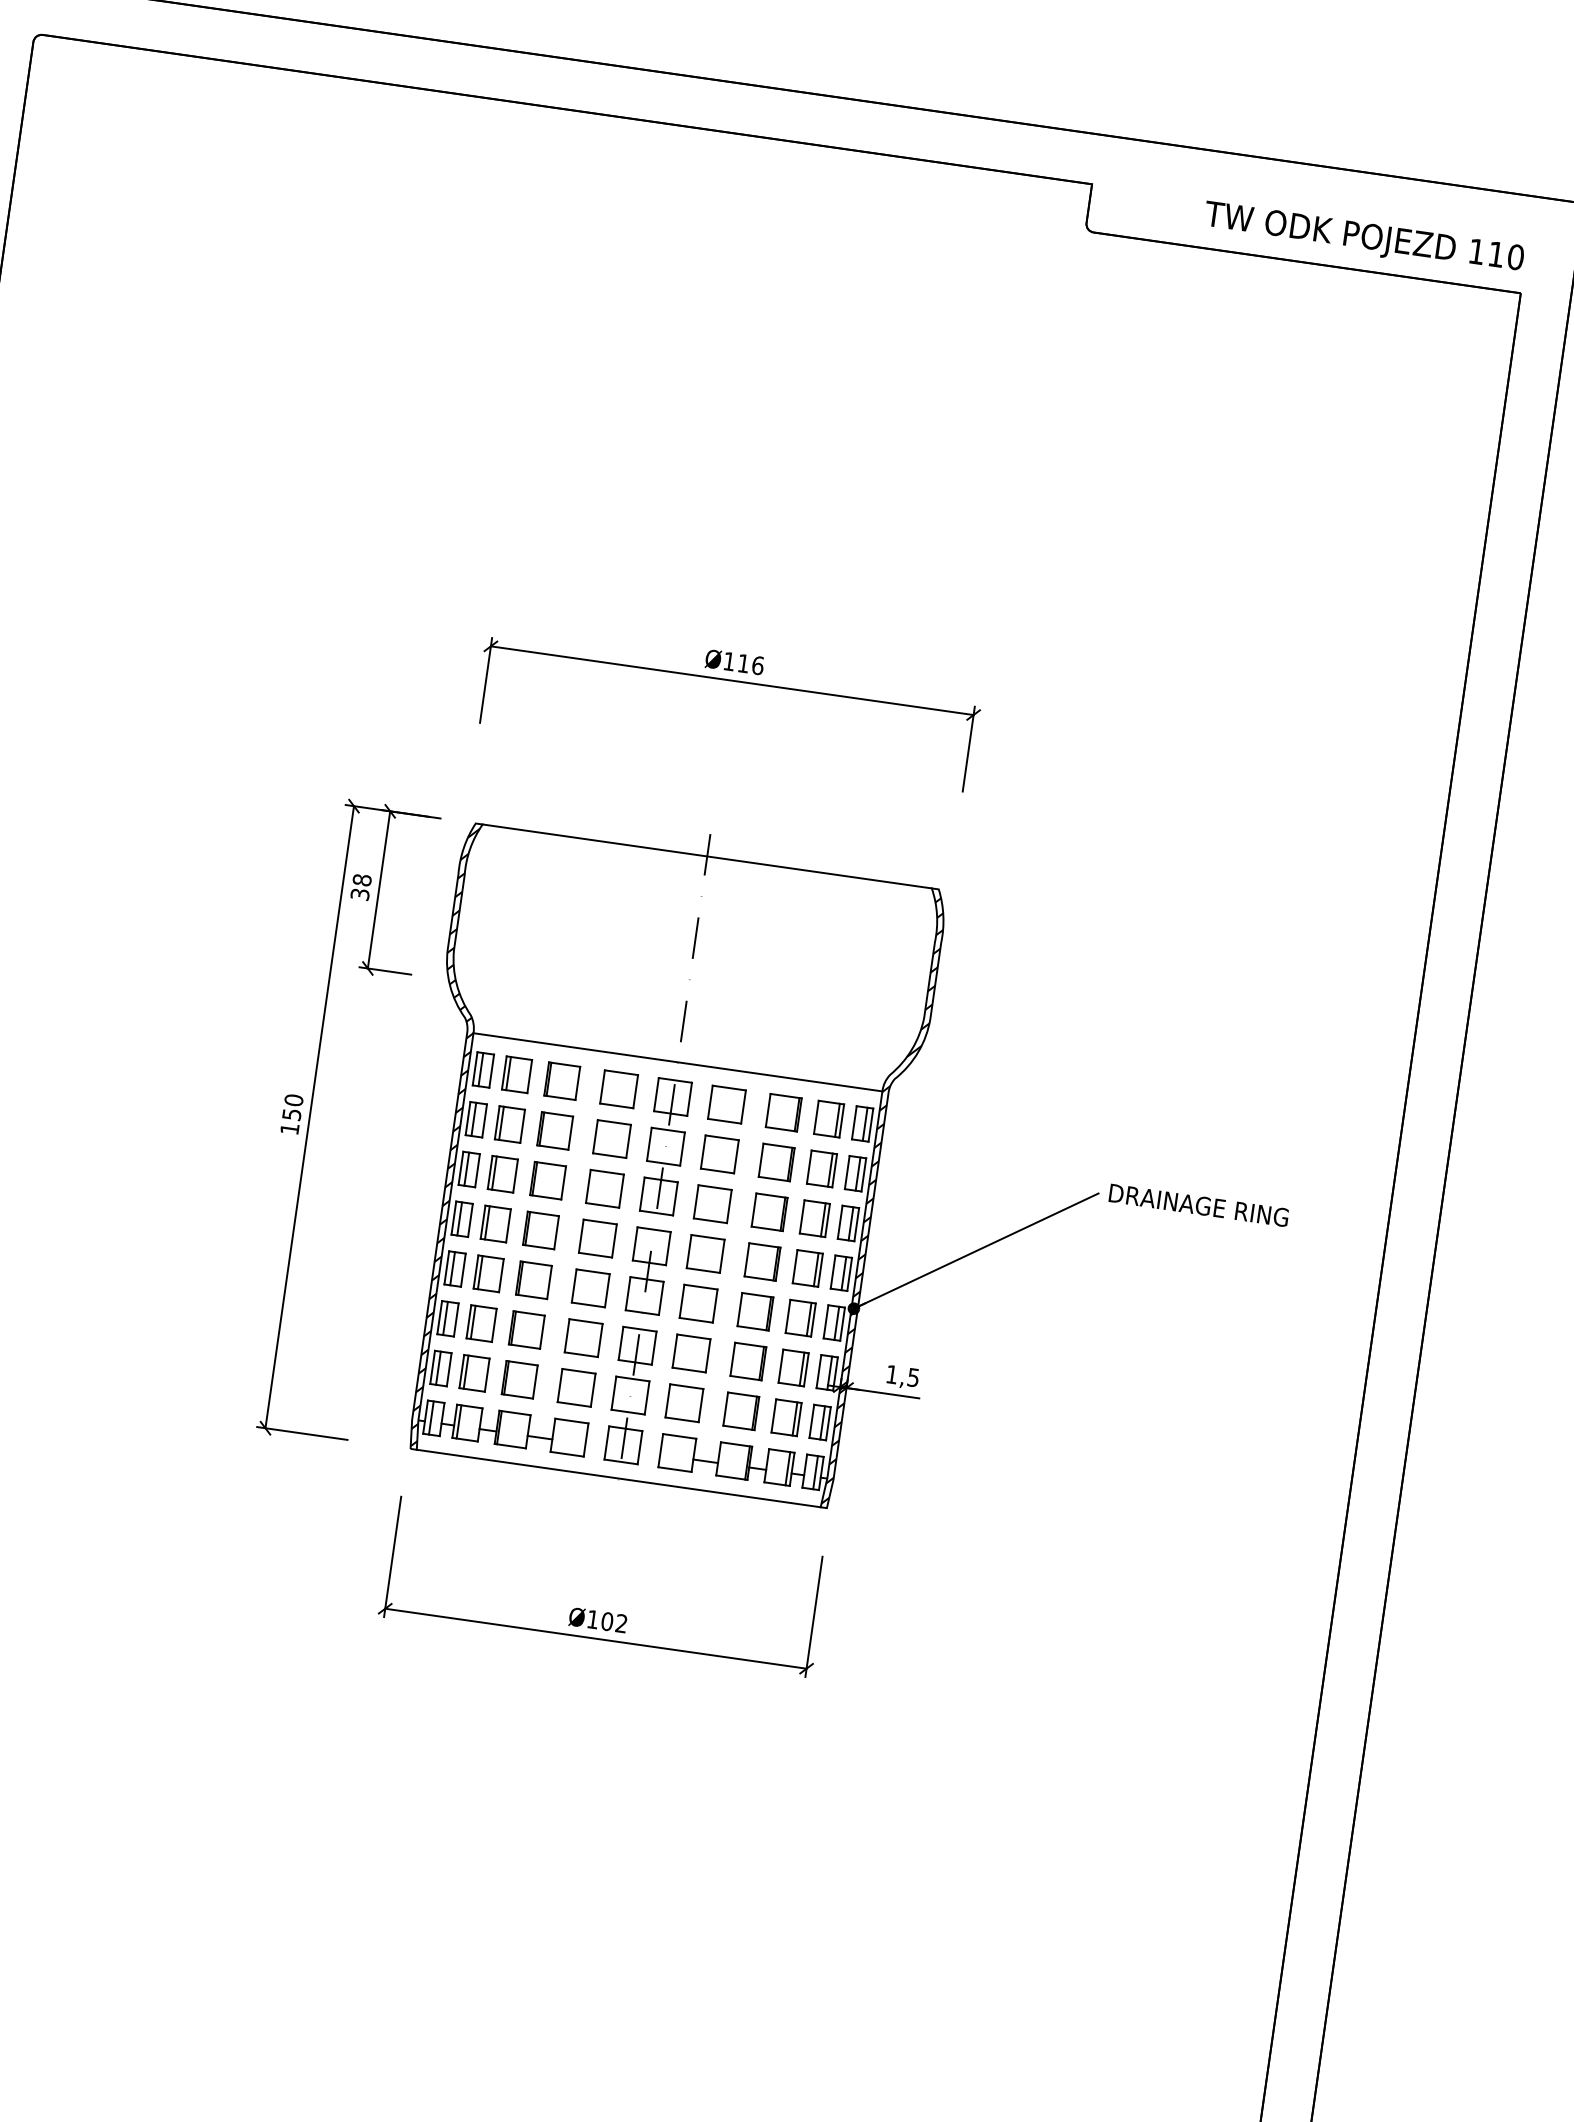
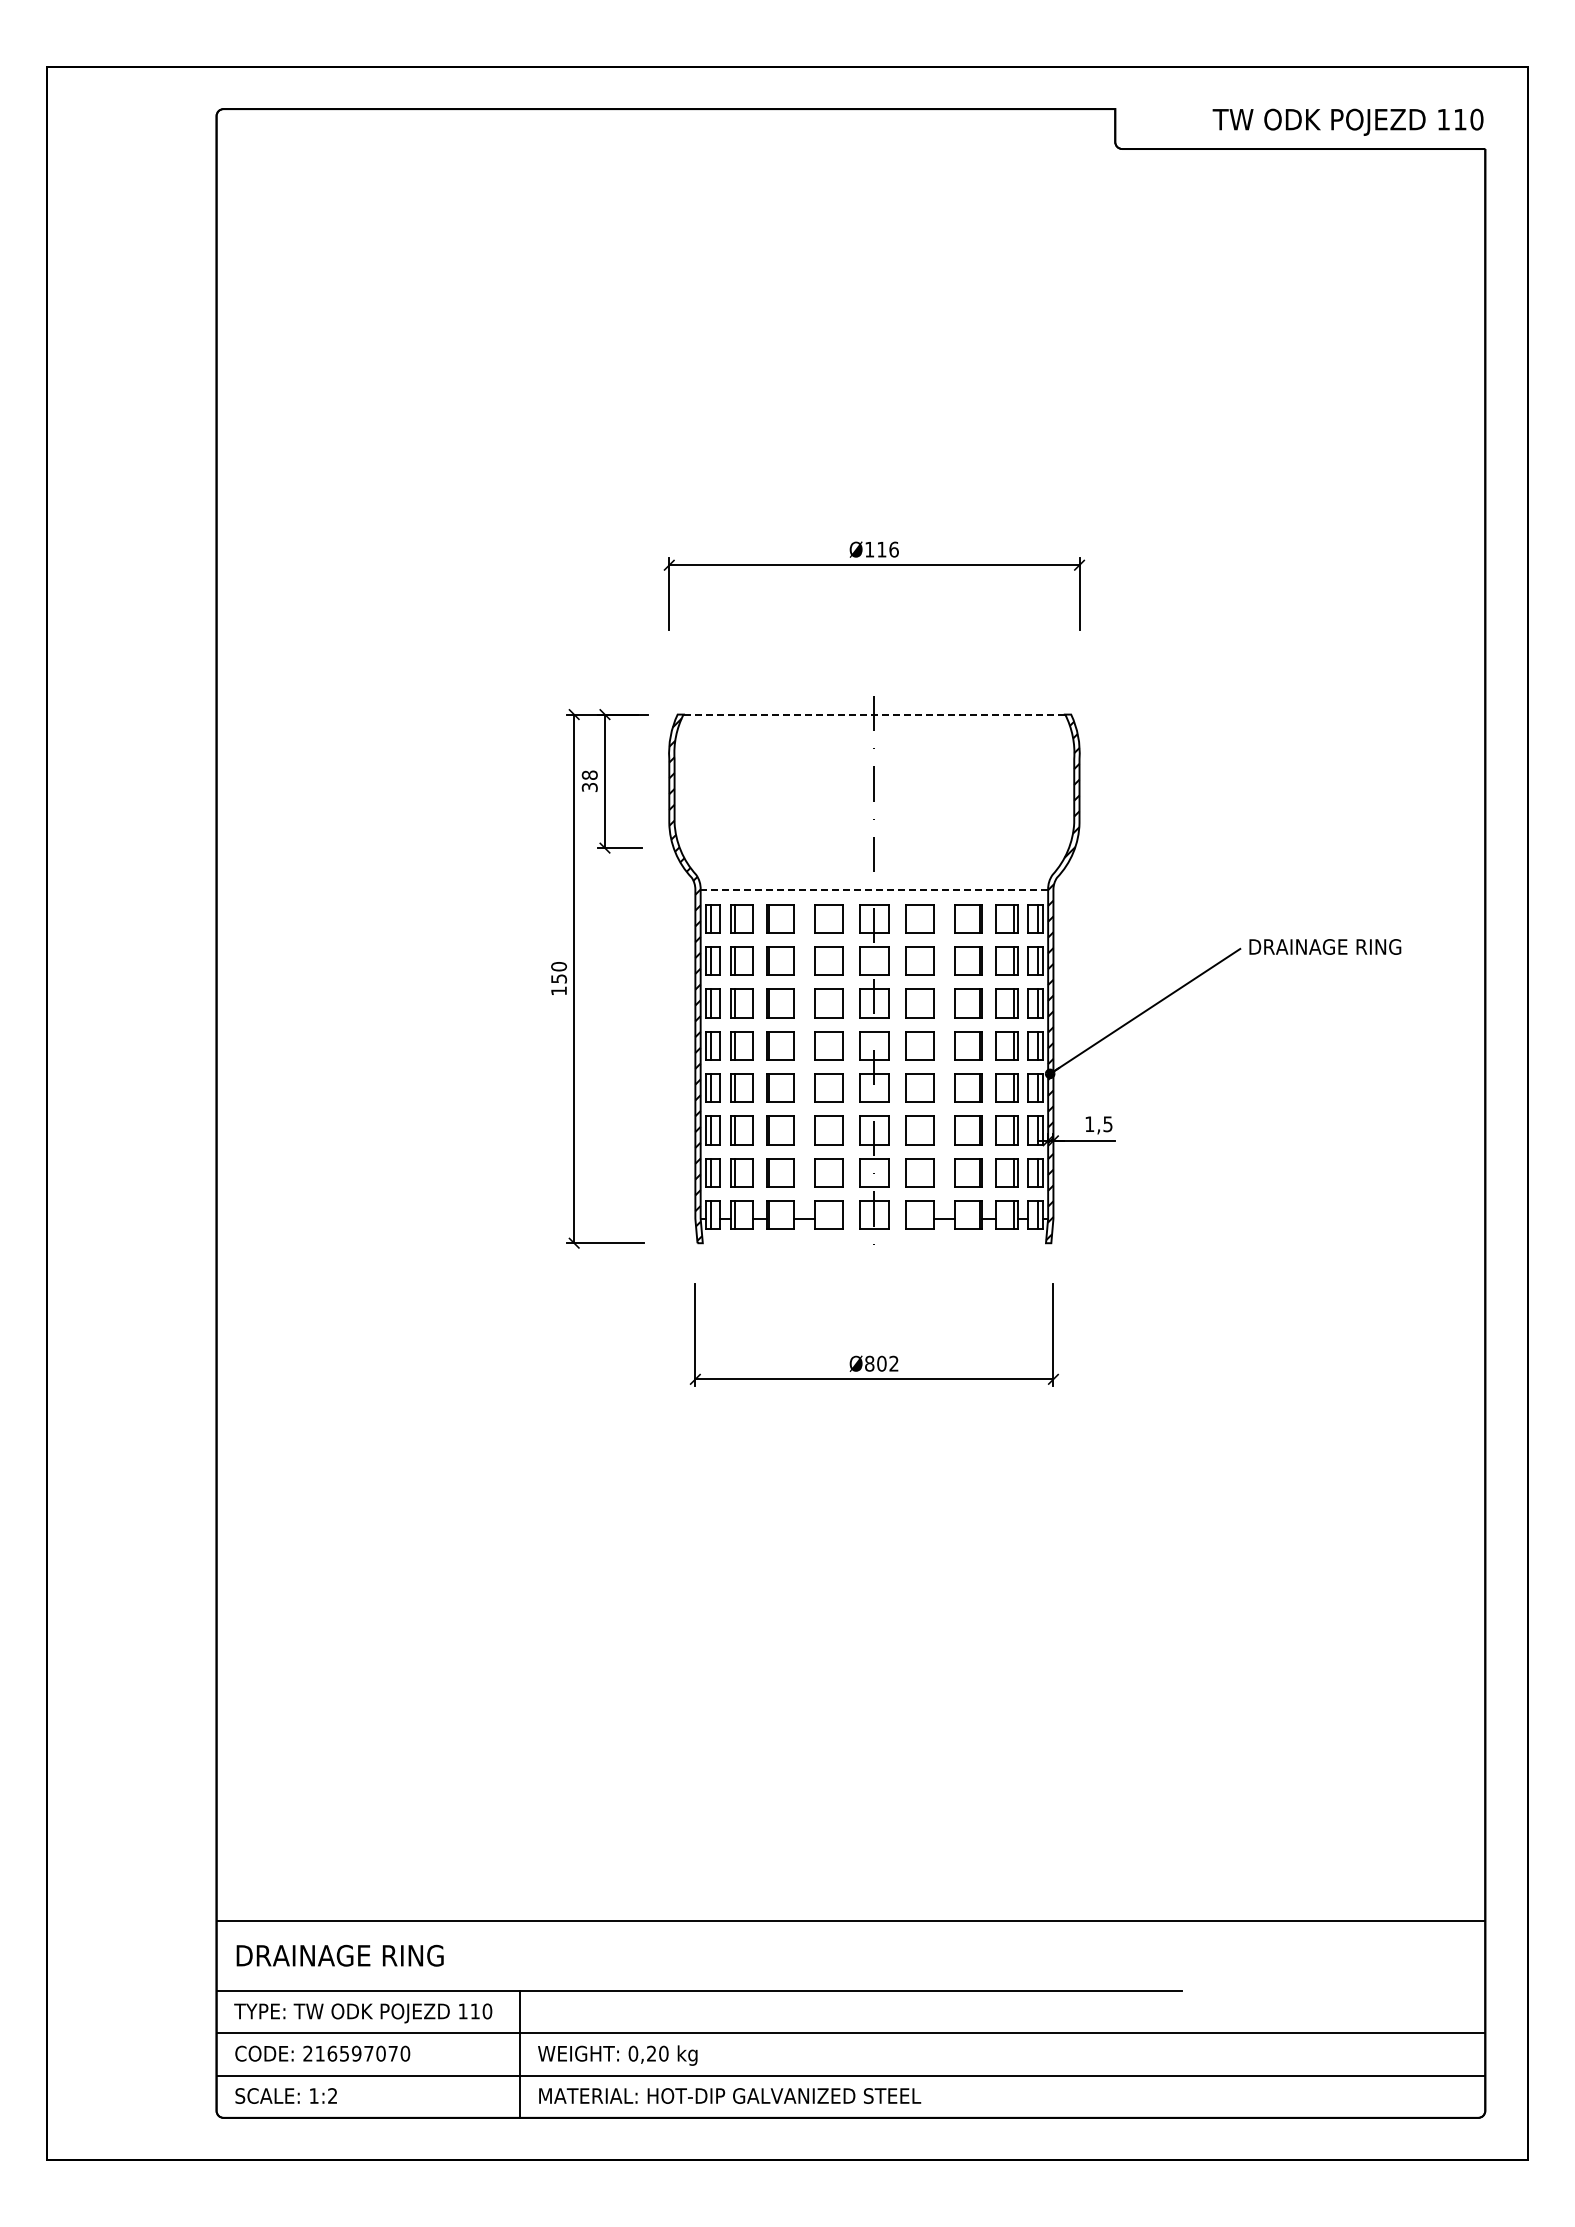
line: (707, 856) -> (874, 714), solid -> dashed
line: (678, 1062) -> (874, 889), solid -> dashed
line: (618, 1478) -> (874, 1243), removed
text: (592, 1619) -> (869, 1363), Ø102 -> Ø802

